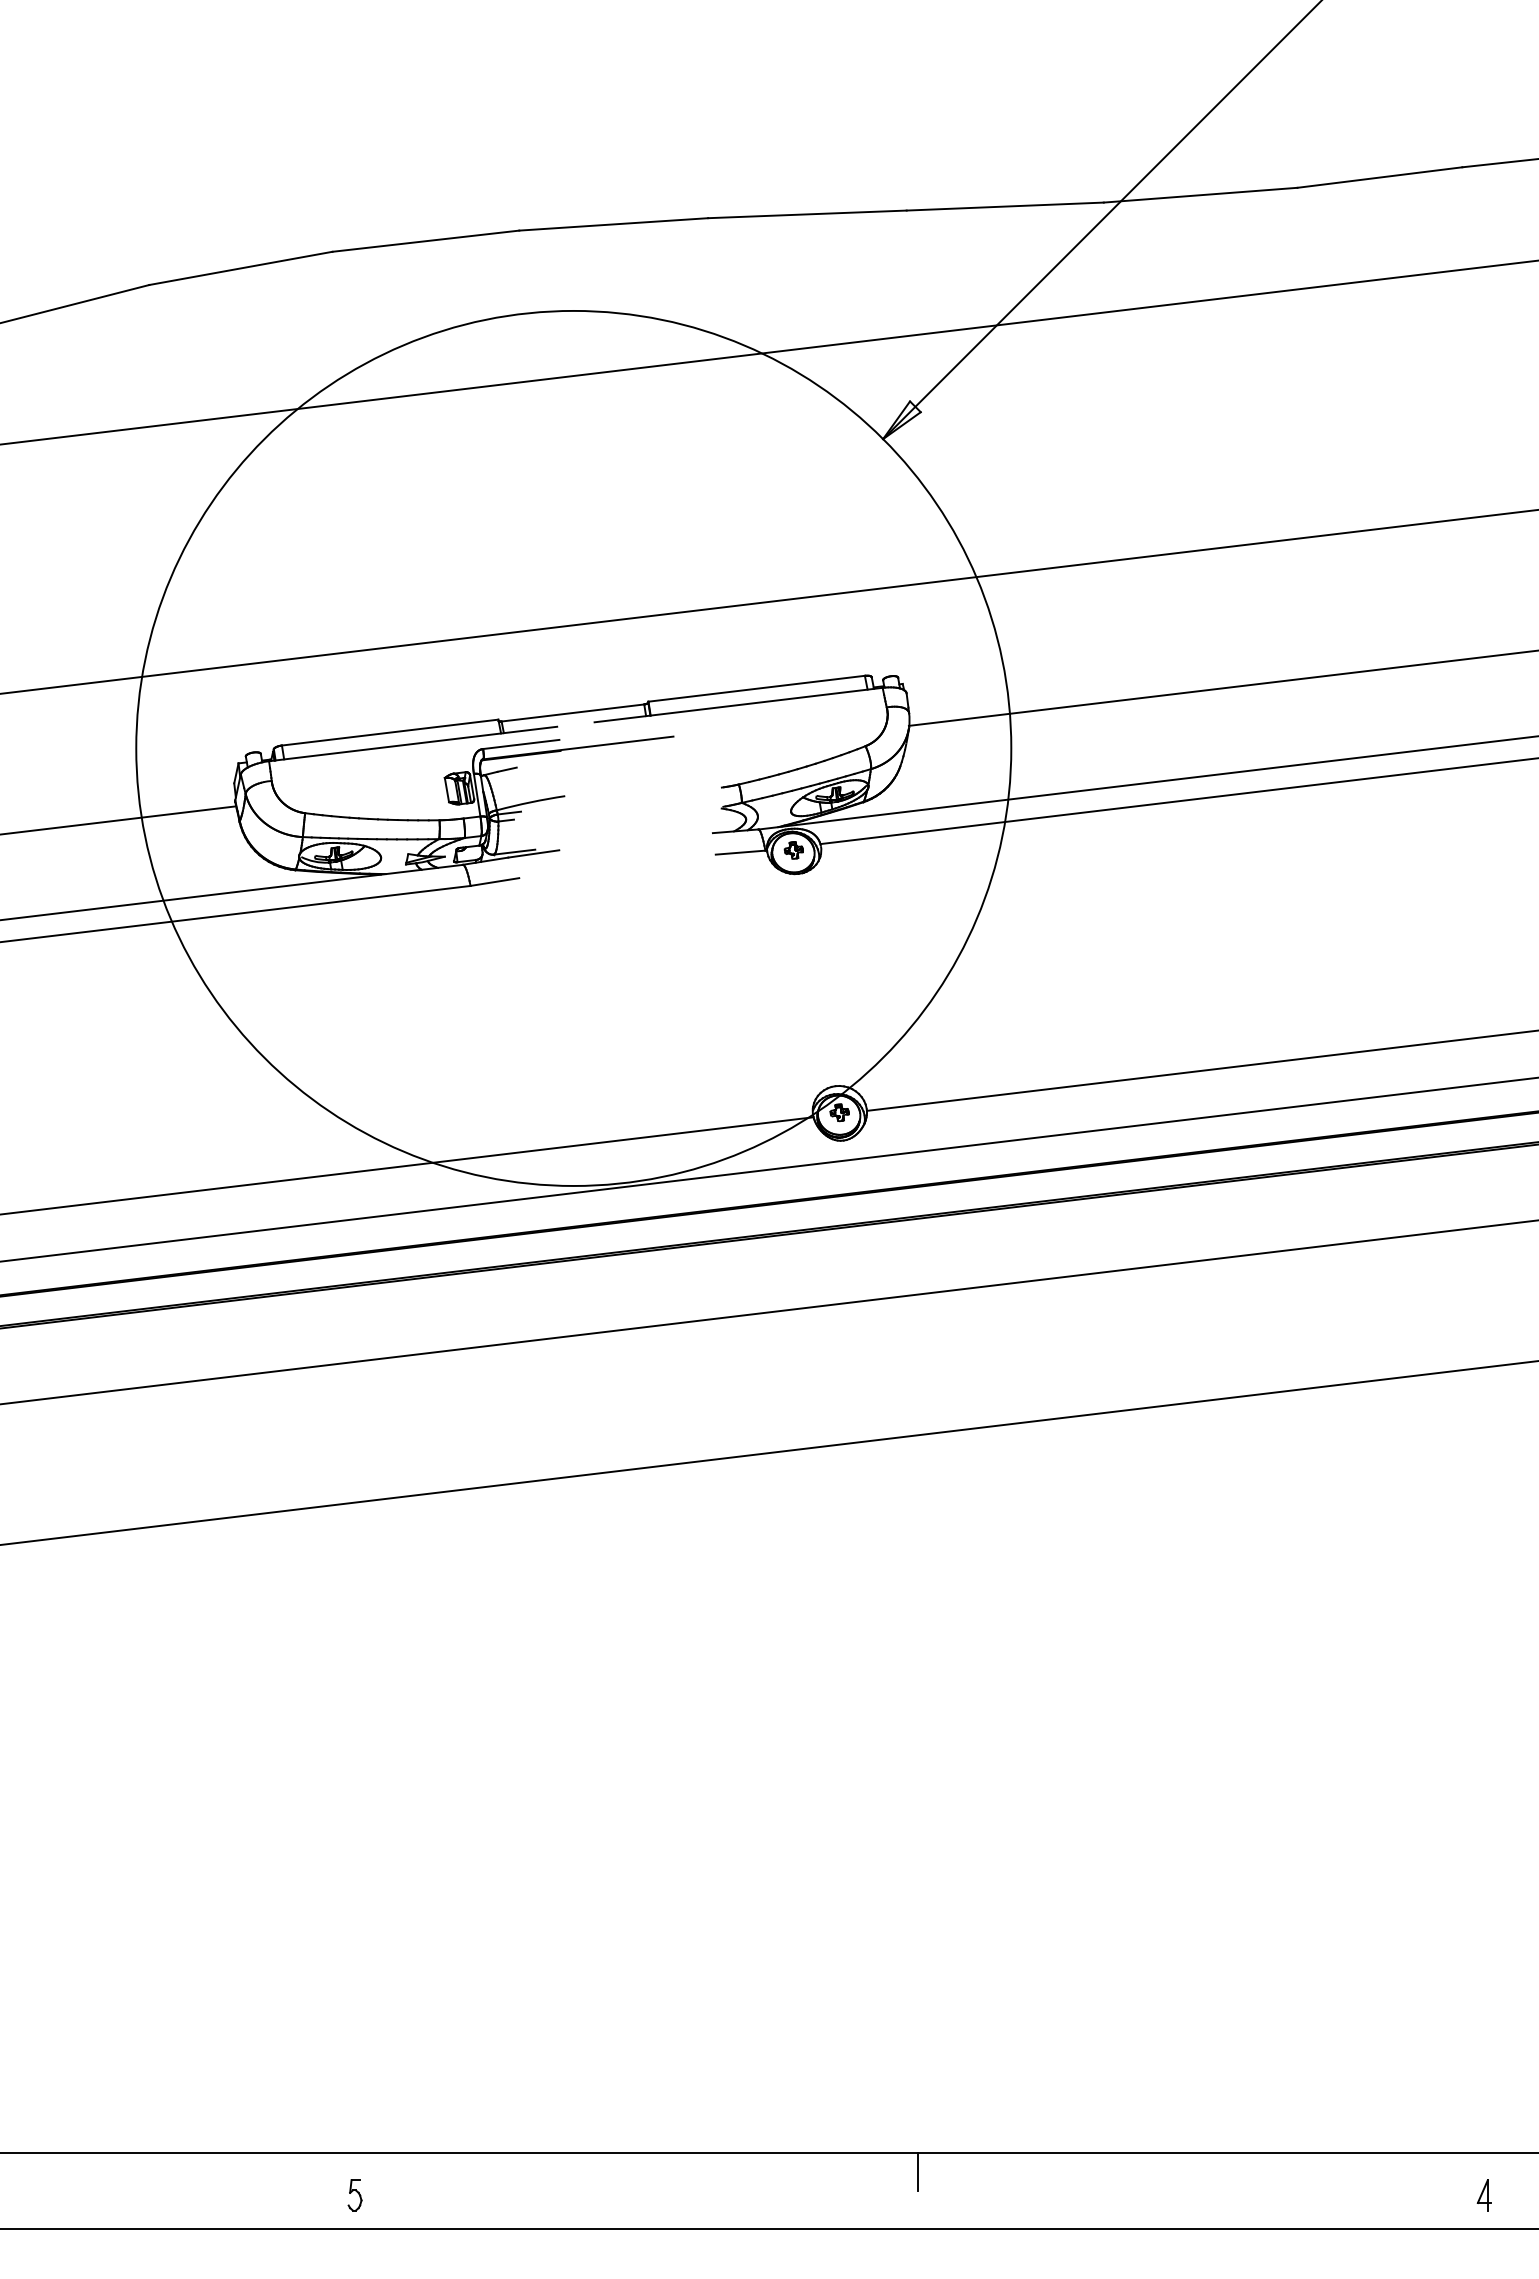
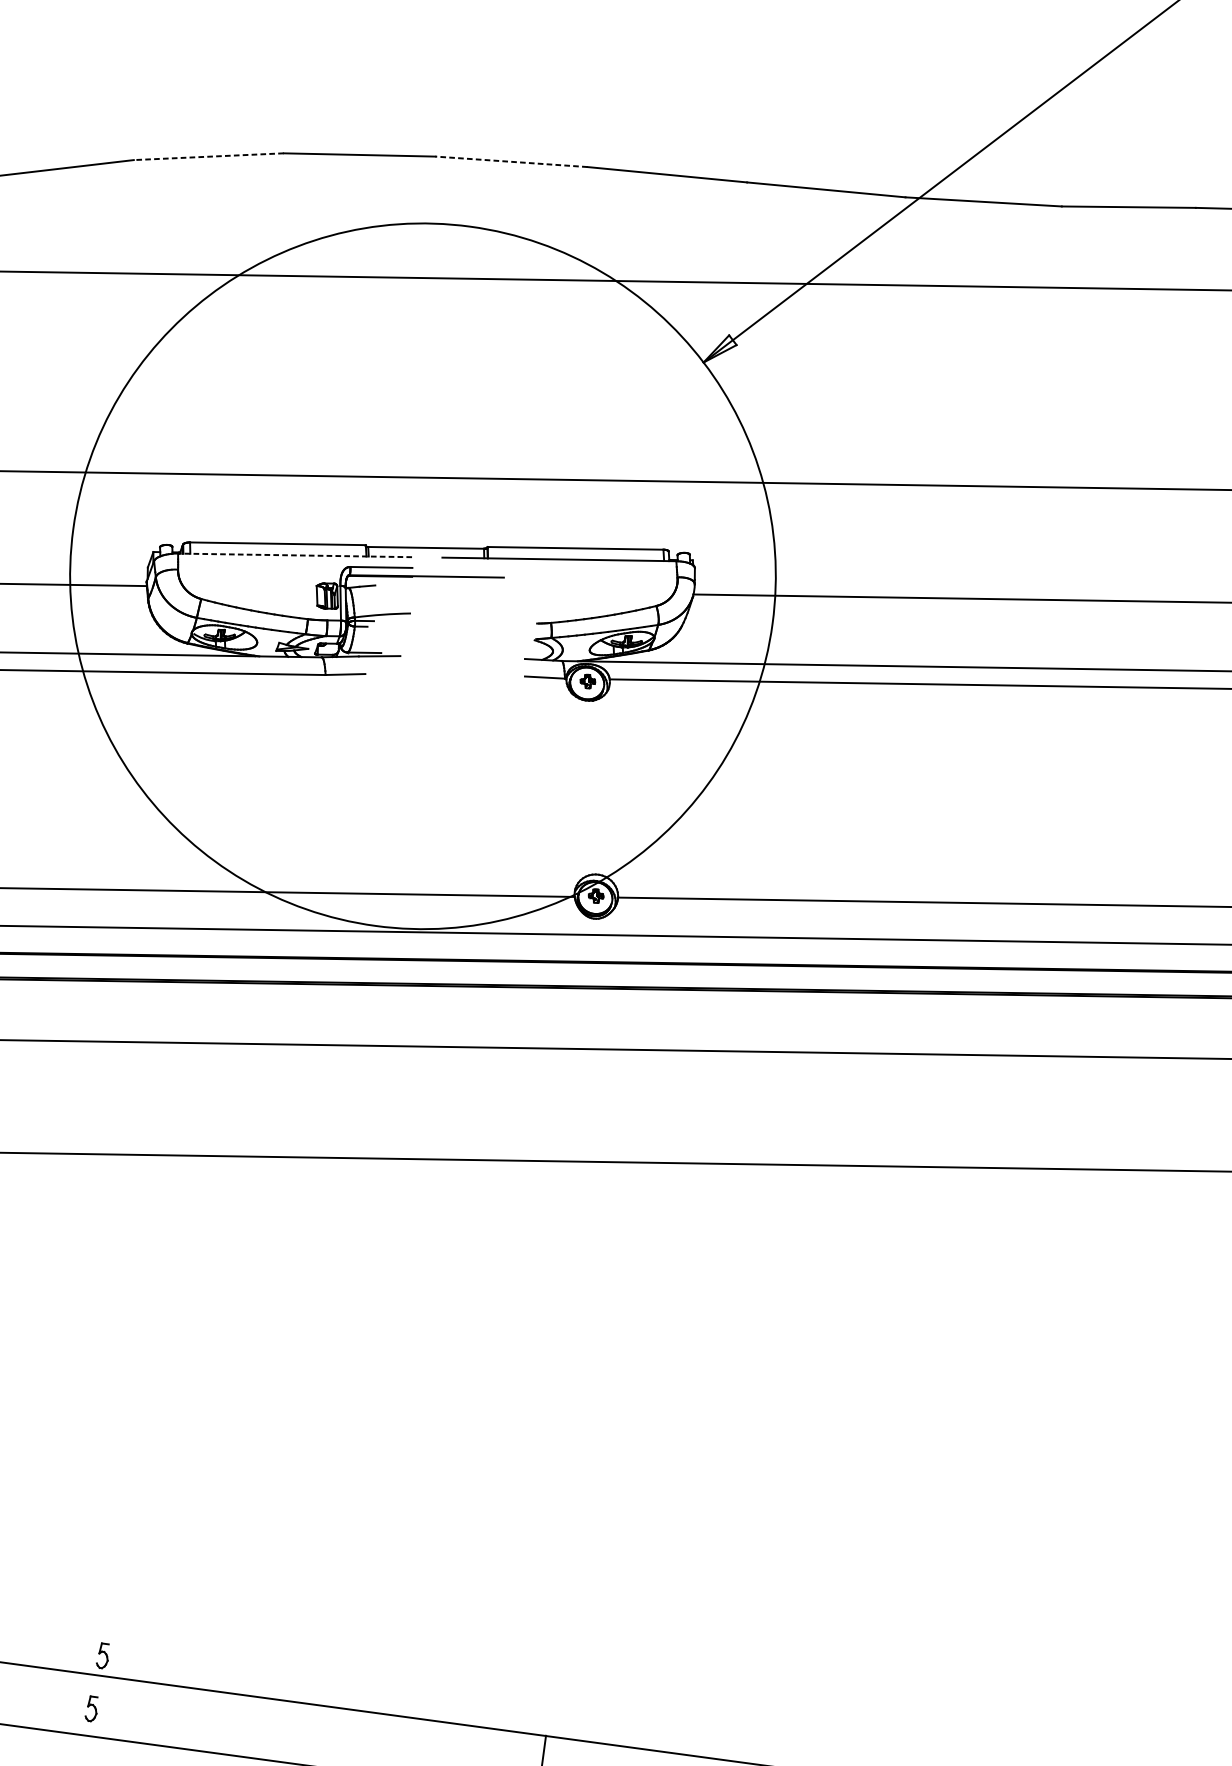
line: (613, 224) -> (511, 161), solid -> dashed
line: (240, 268) -> (208, 156), solid -> dashed
line: (412, 744) -> (294, 555), solid -> dashed
part: (359, 2128) -> (102, 1655), added

